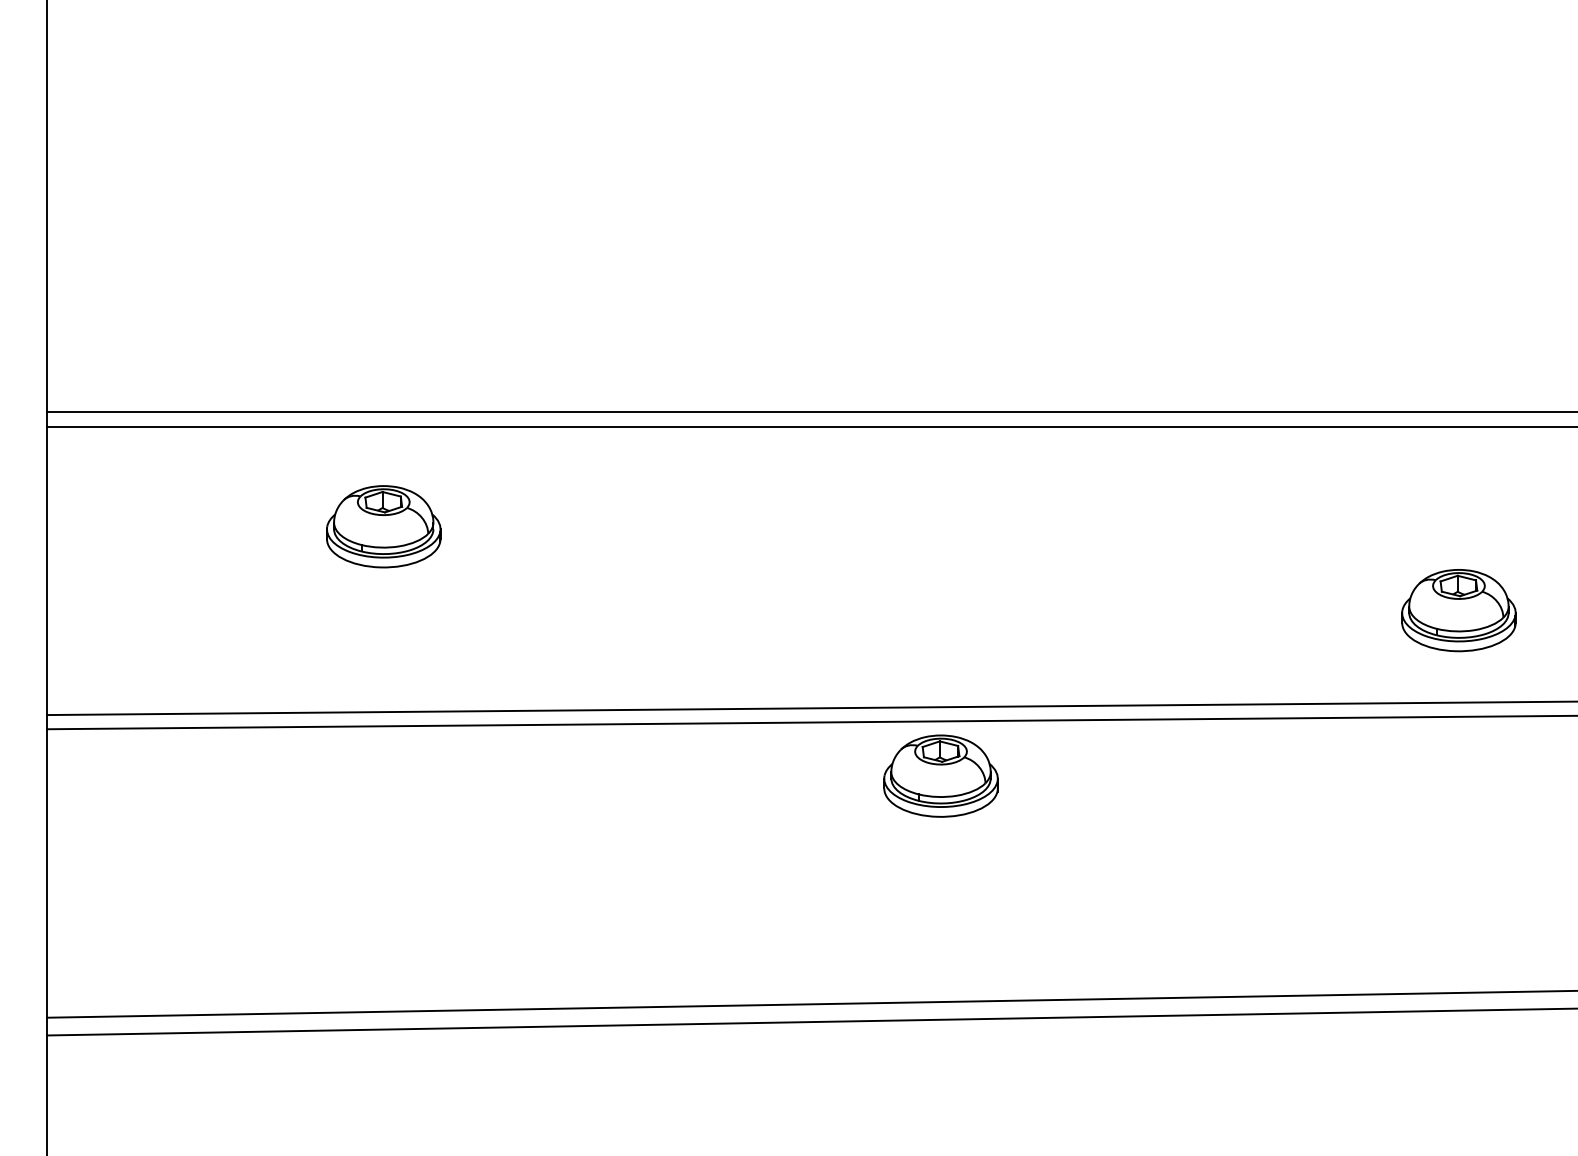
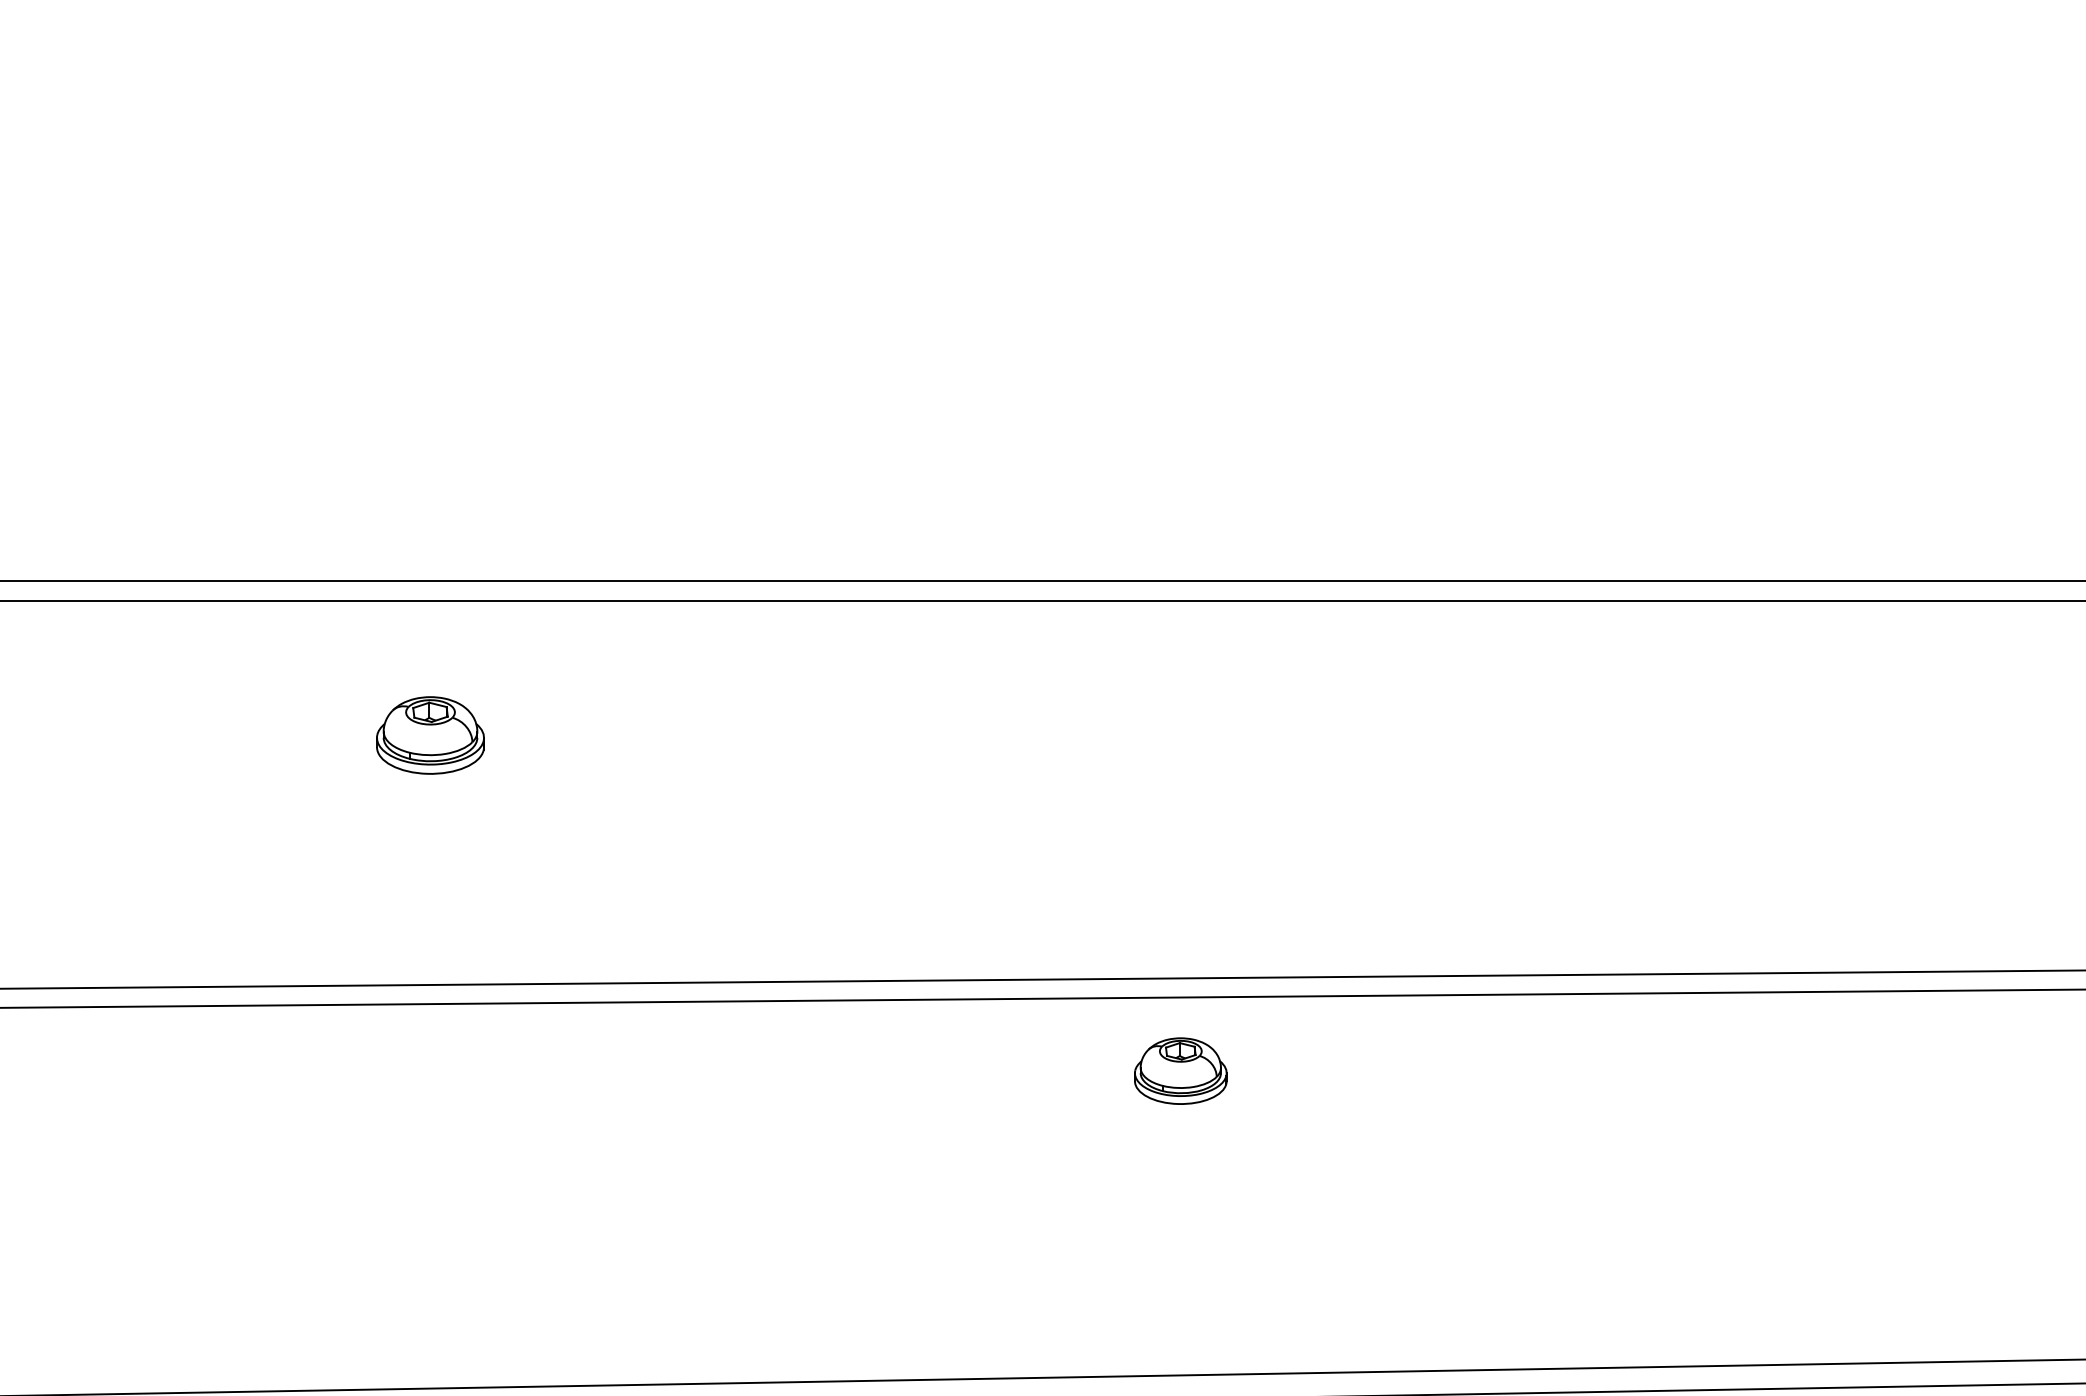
part: (383, 526) -> (430, 735), size x0.7
part: (1458, 610) -> (1877, 848), removed
part: (940, 775) -> (1180, 1070), size x0.6

